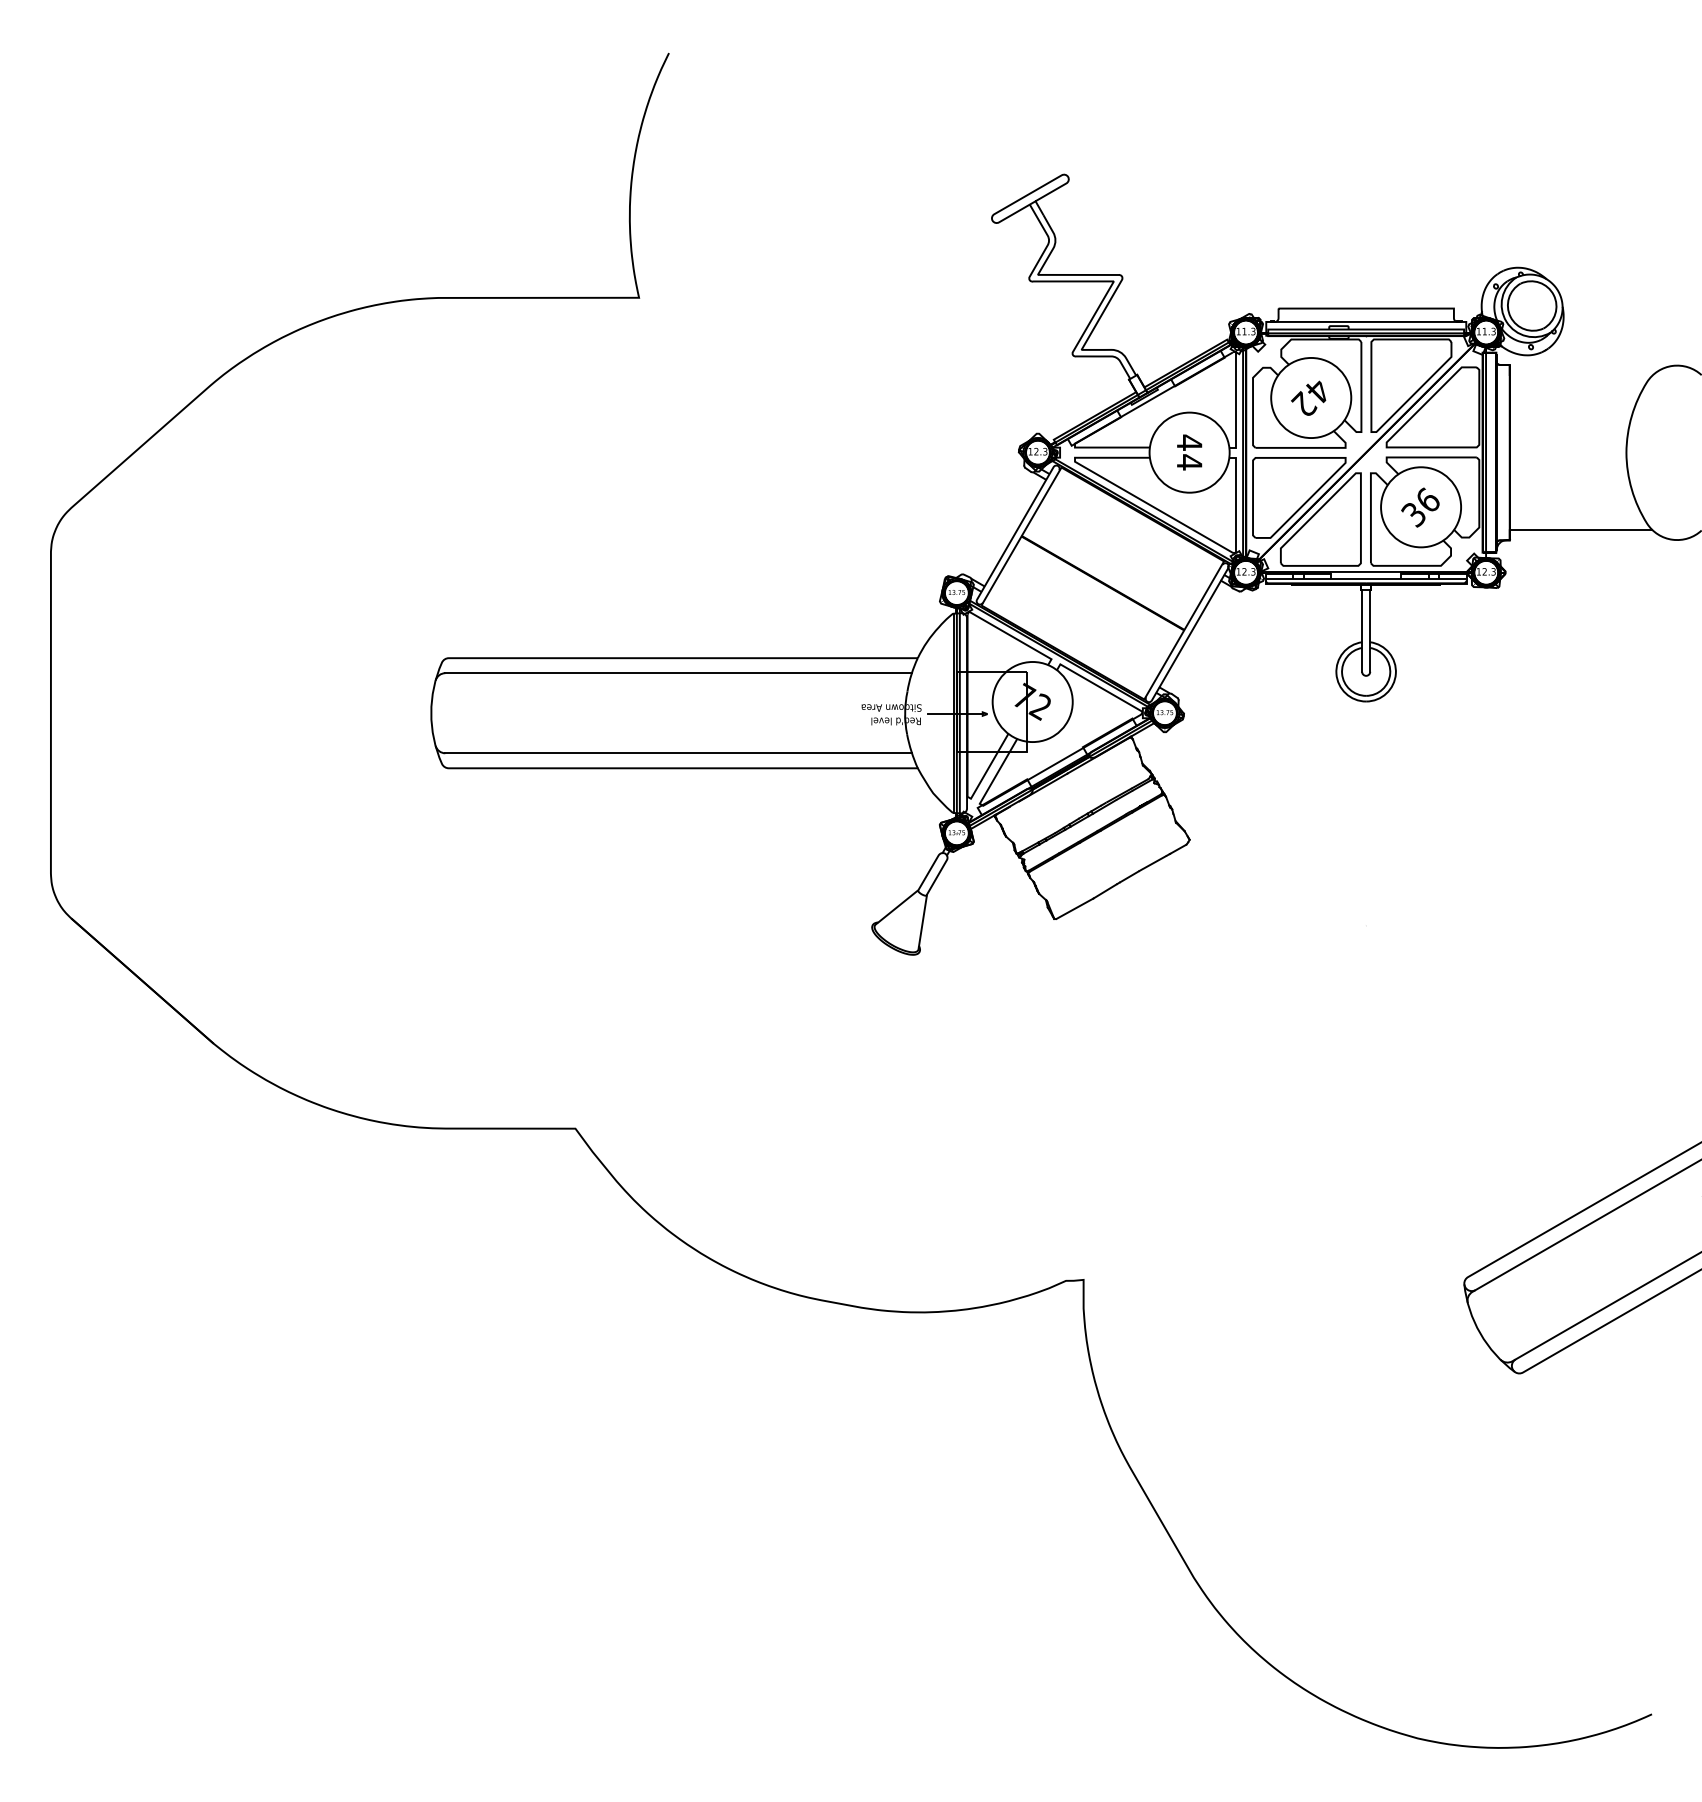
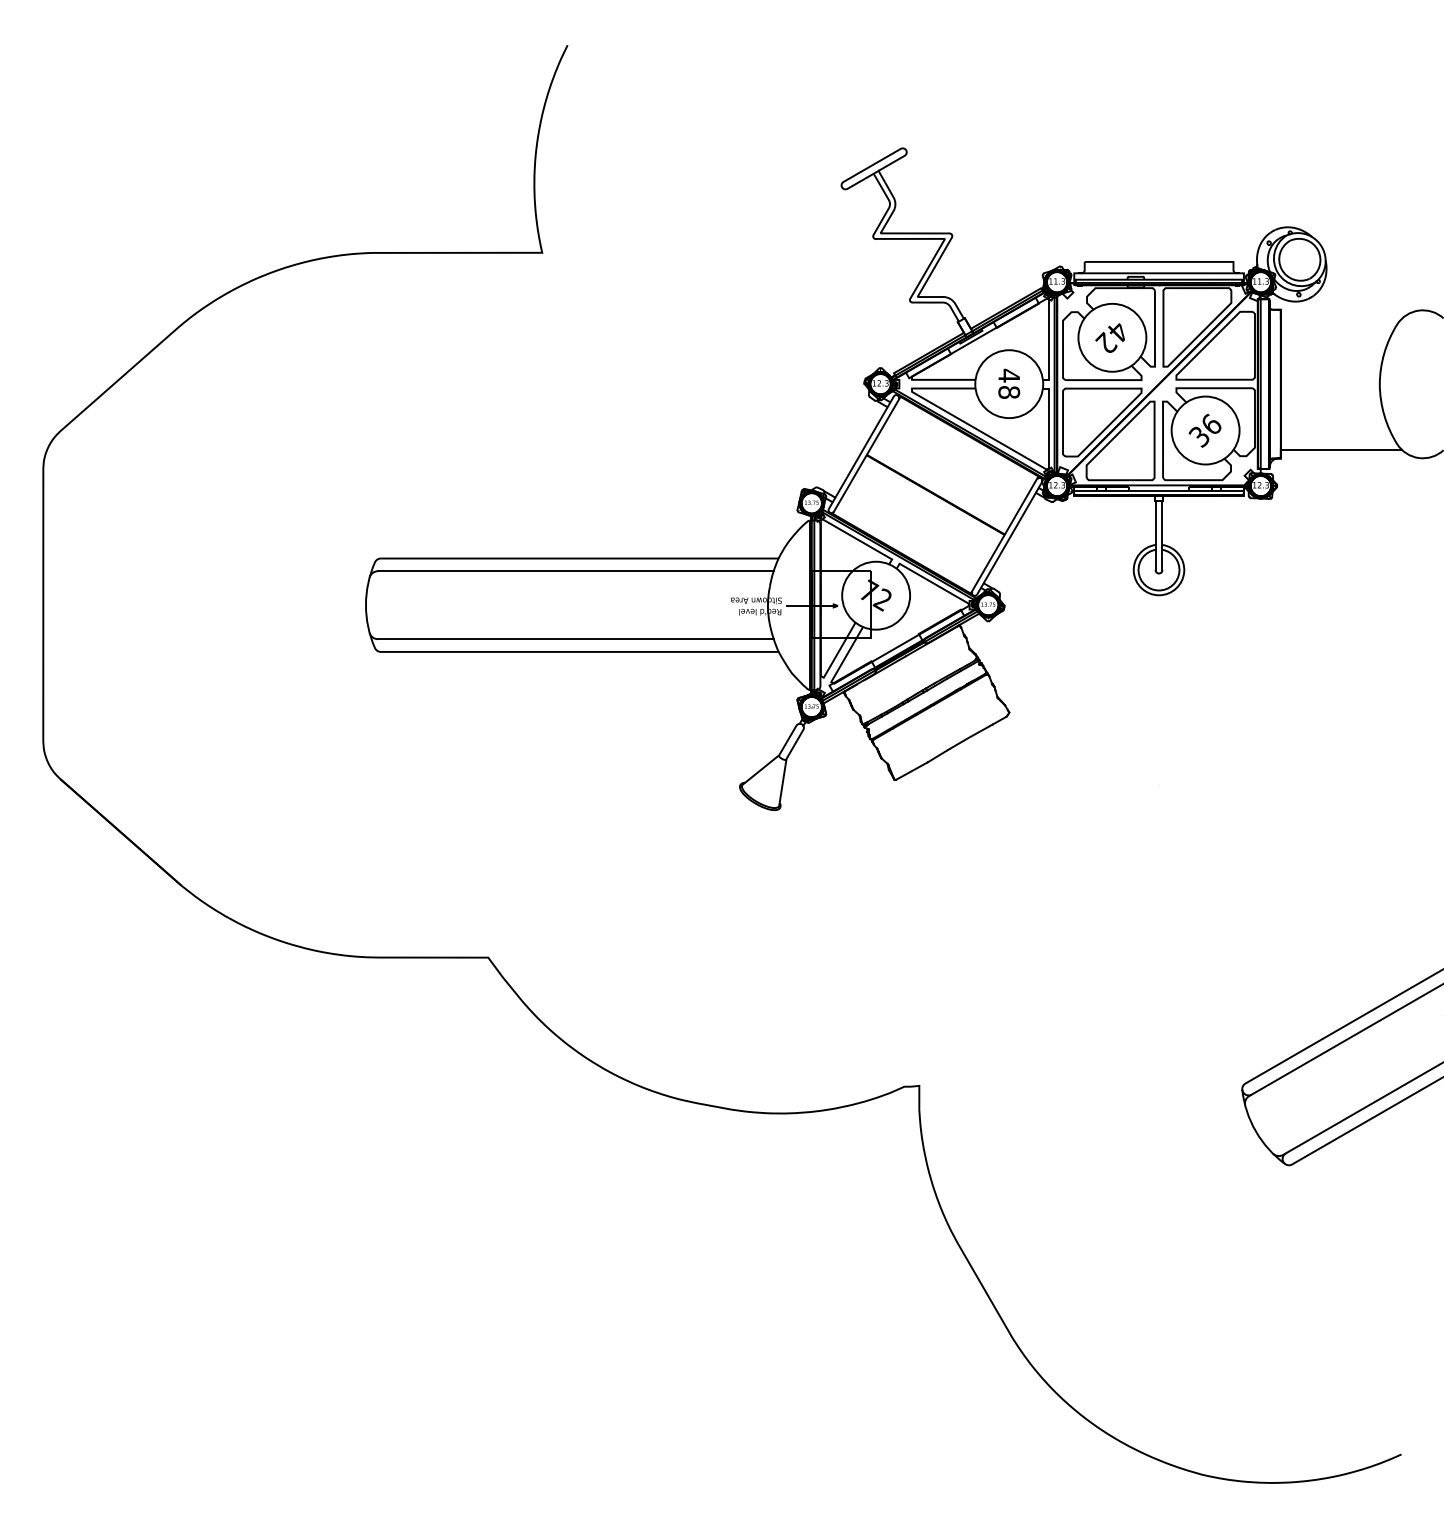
text: (1189, 462) -> (1009, 392), 44 -> 48

